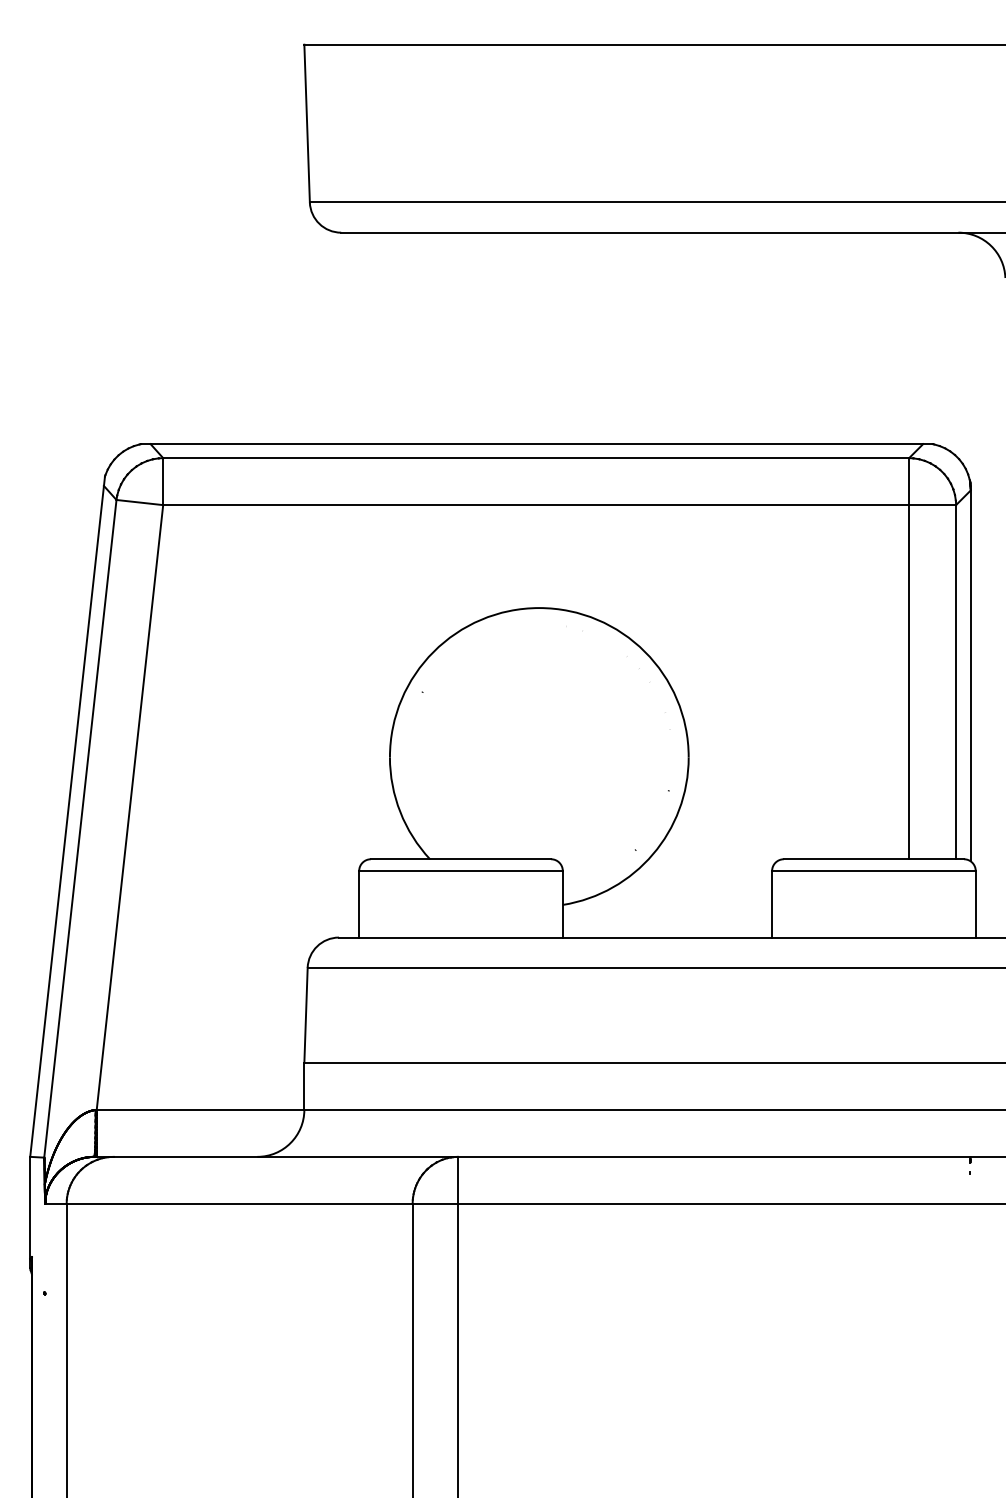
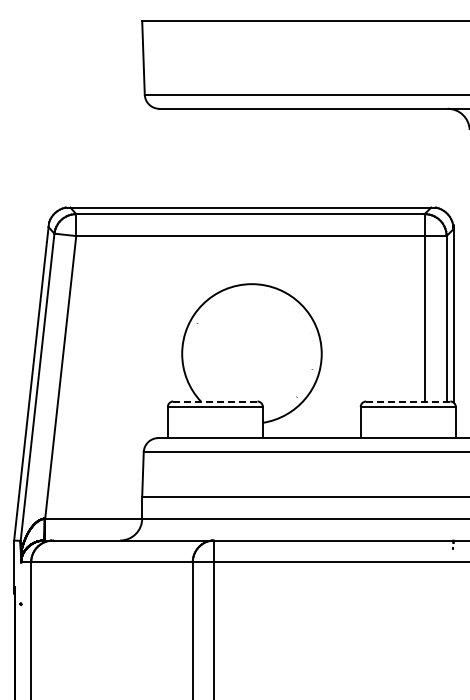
line: (461, 859) -> (215, 401), solid -> dashed
line: (874, 859) -> (408, 401), solid -> dashed

